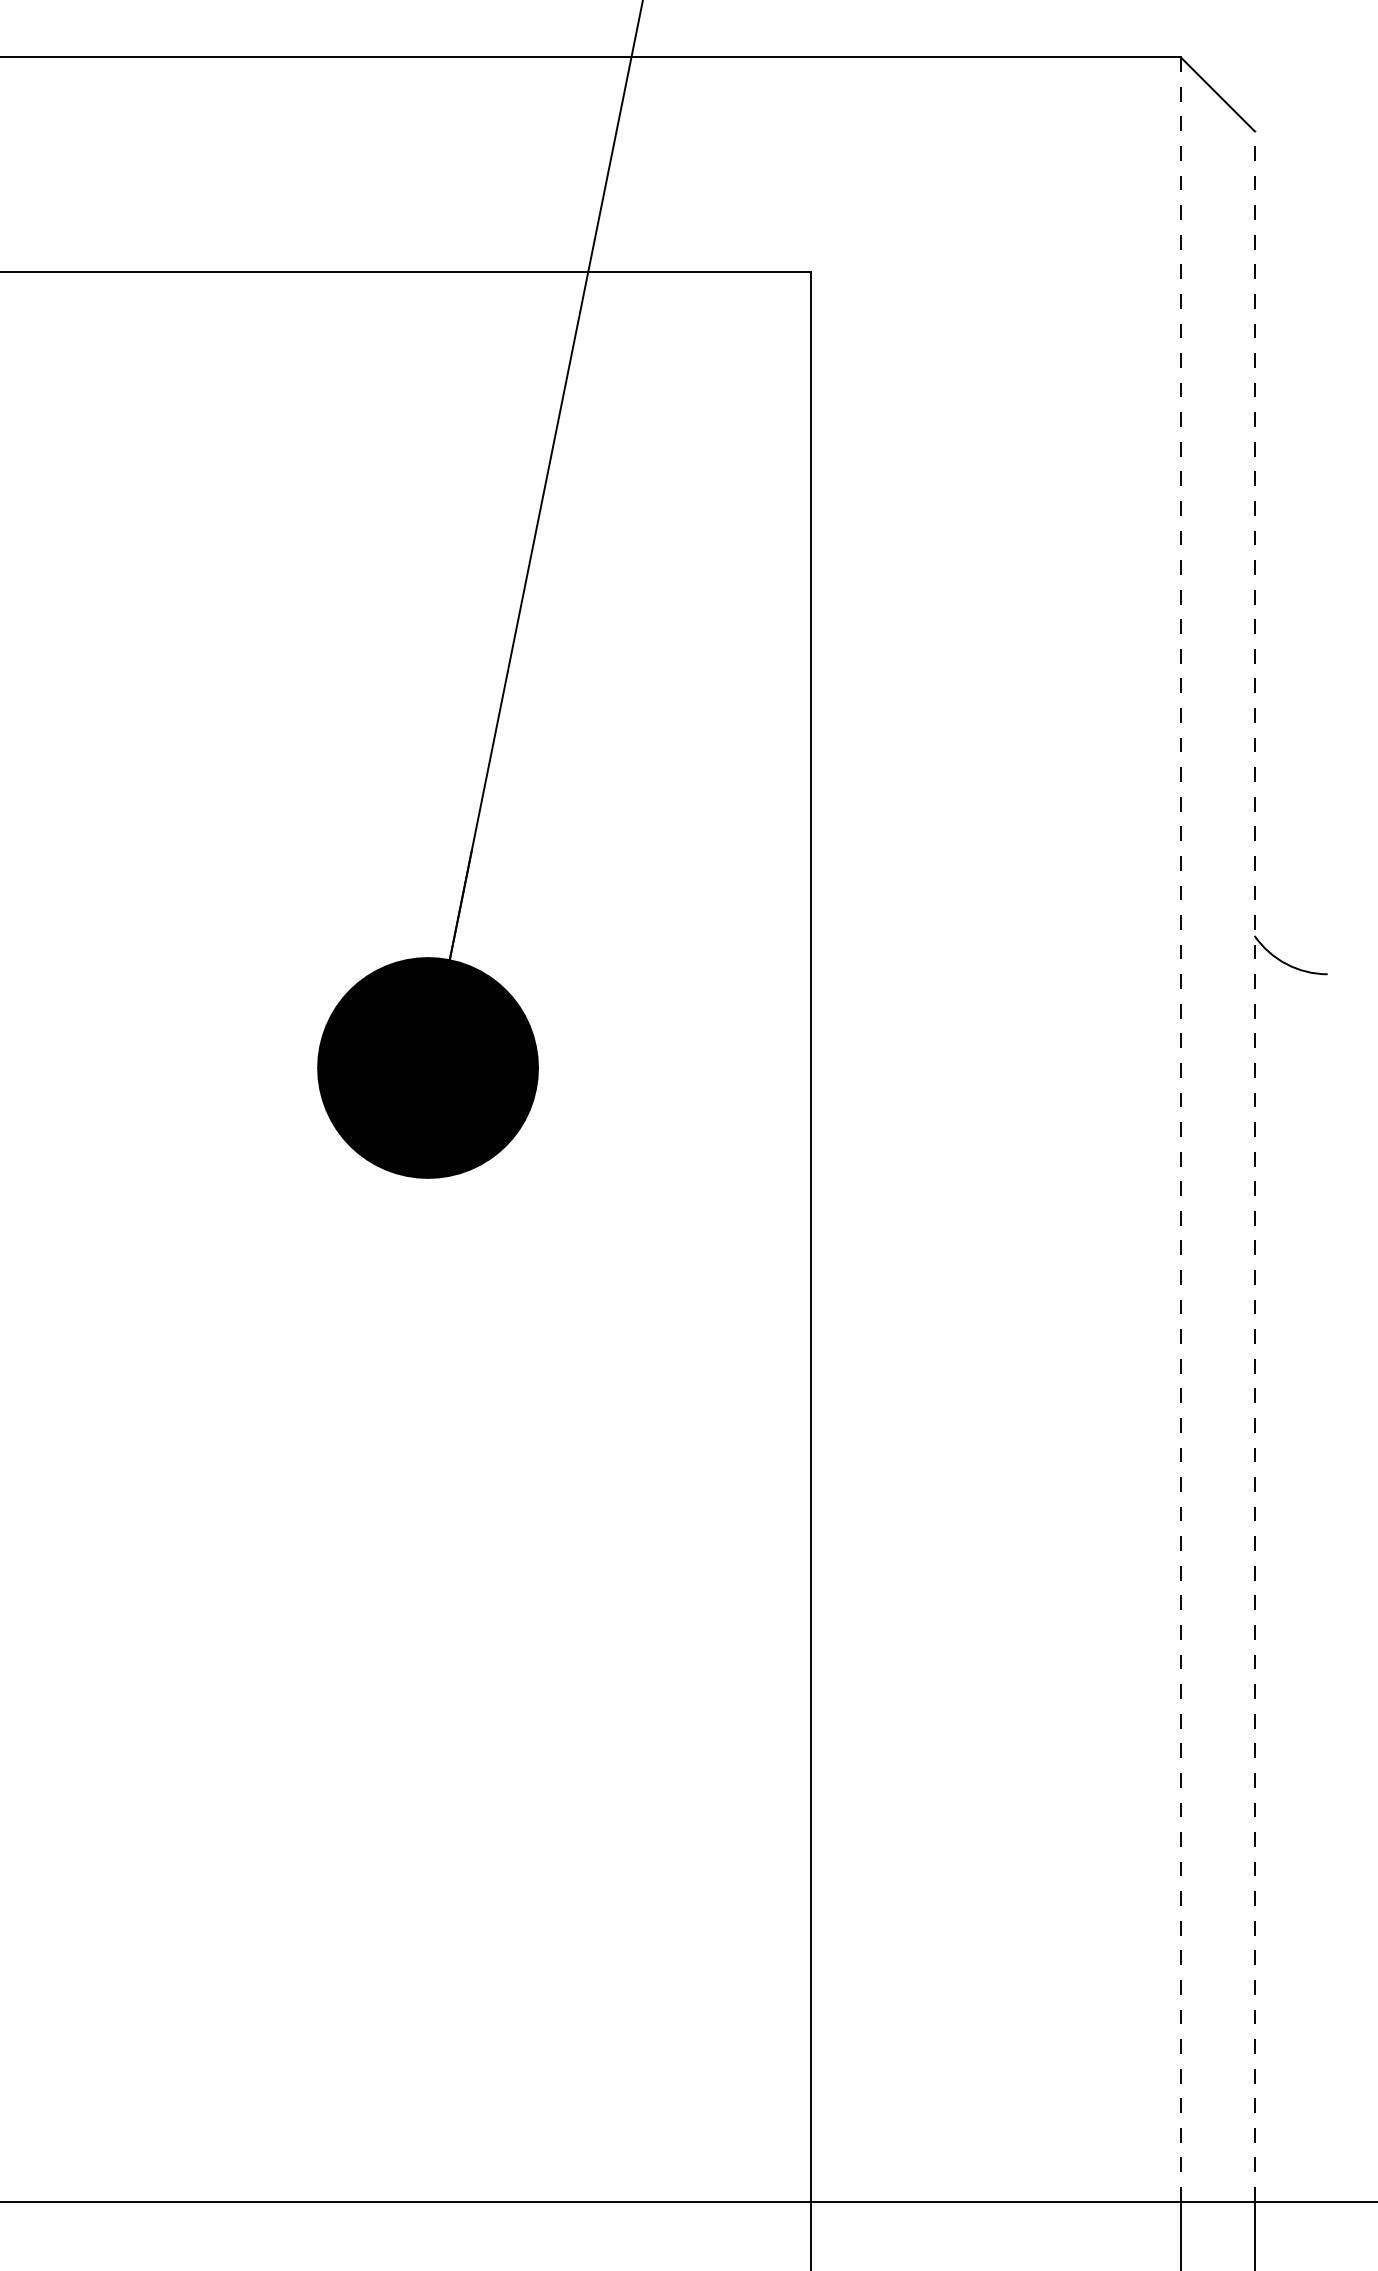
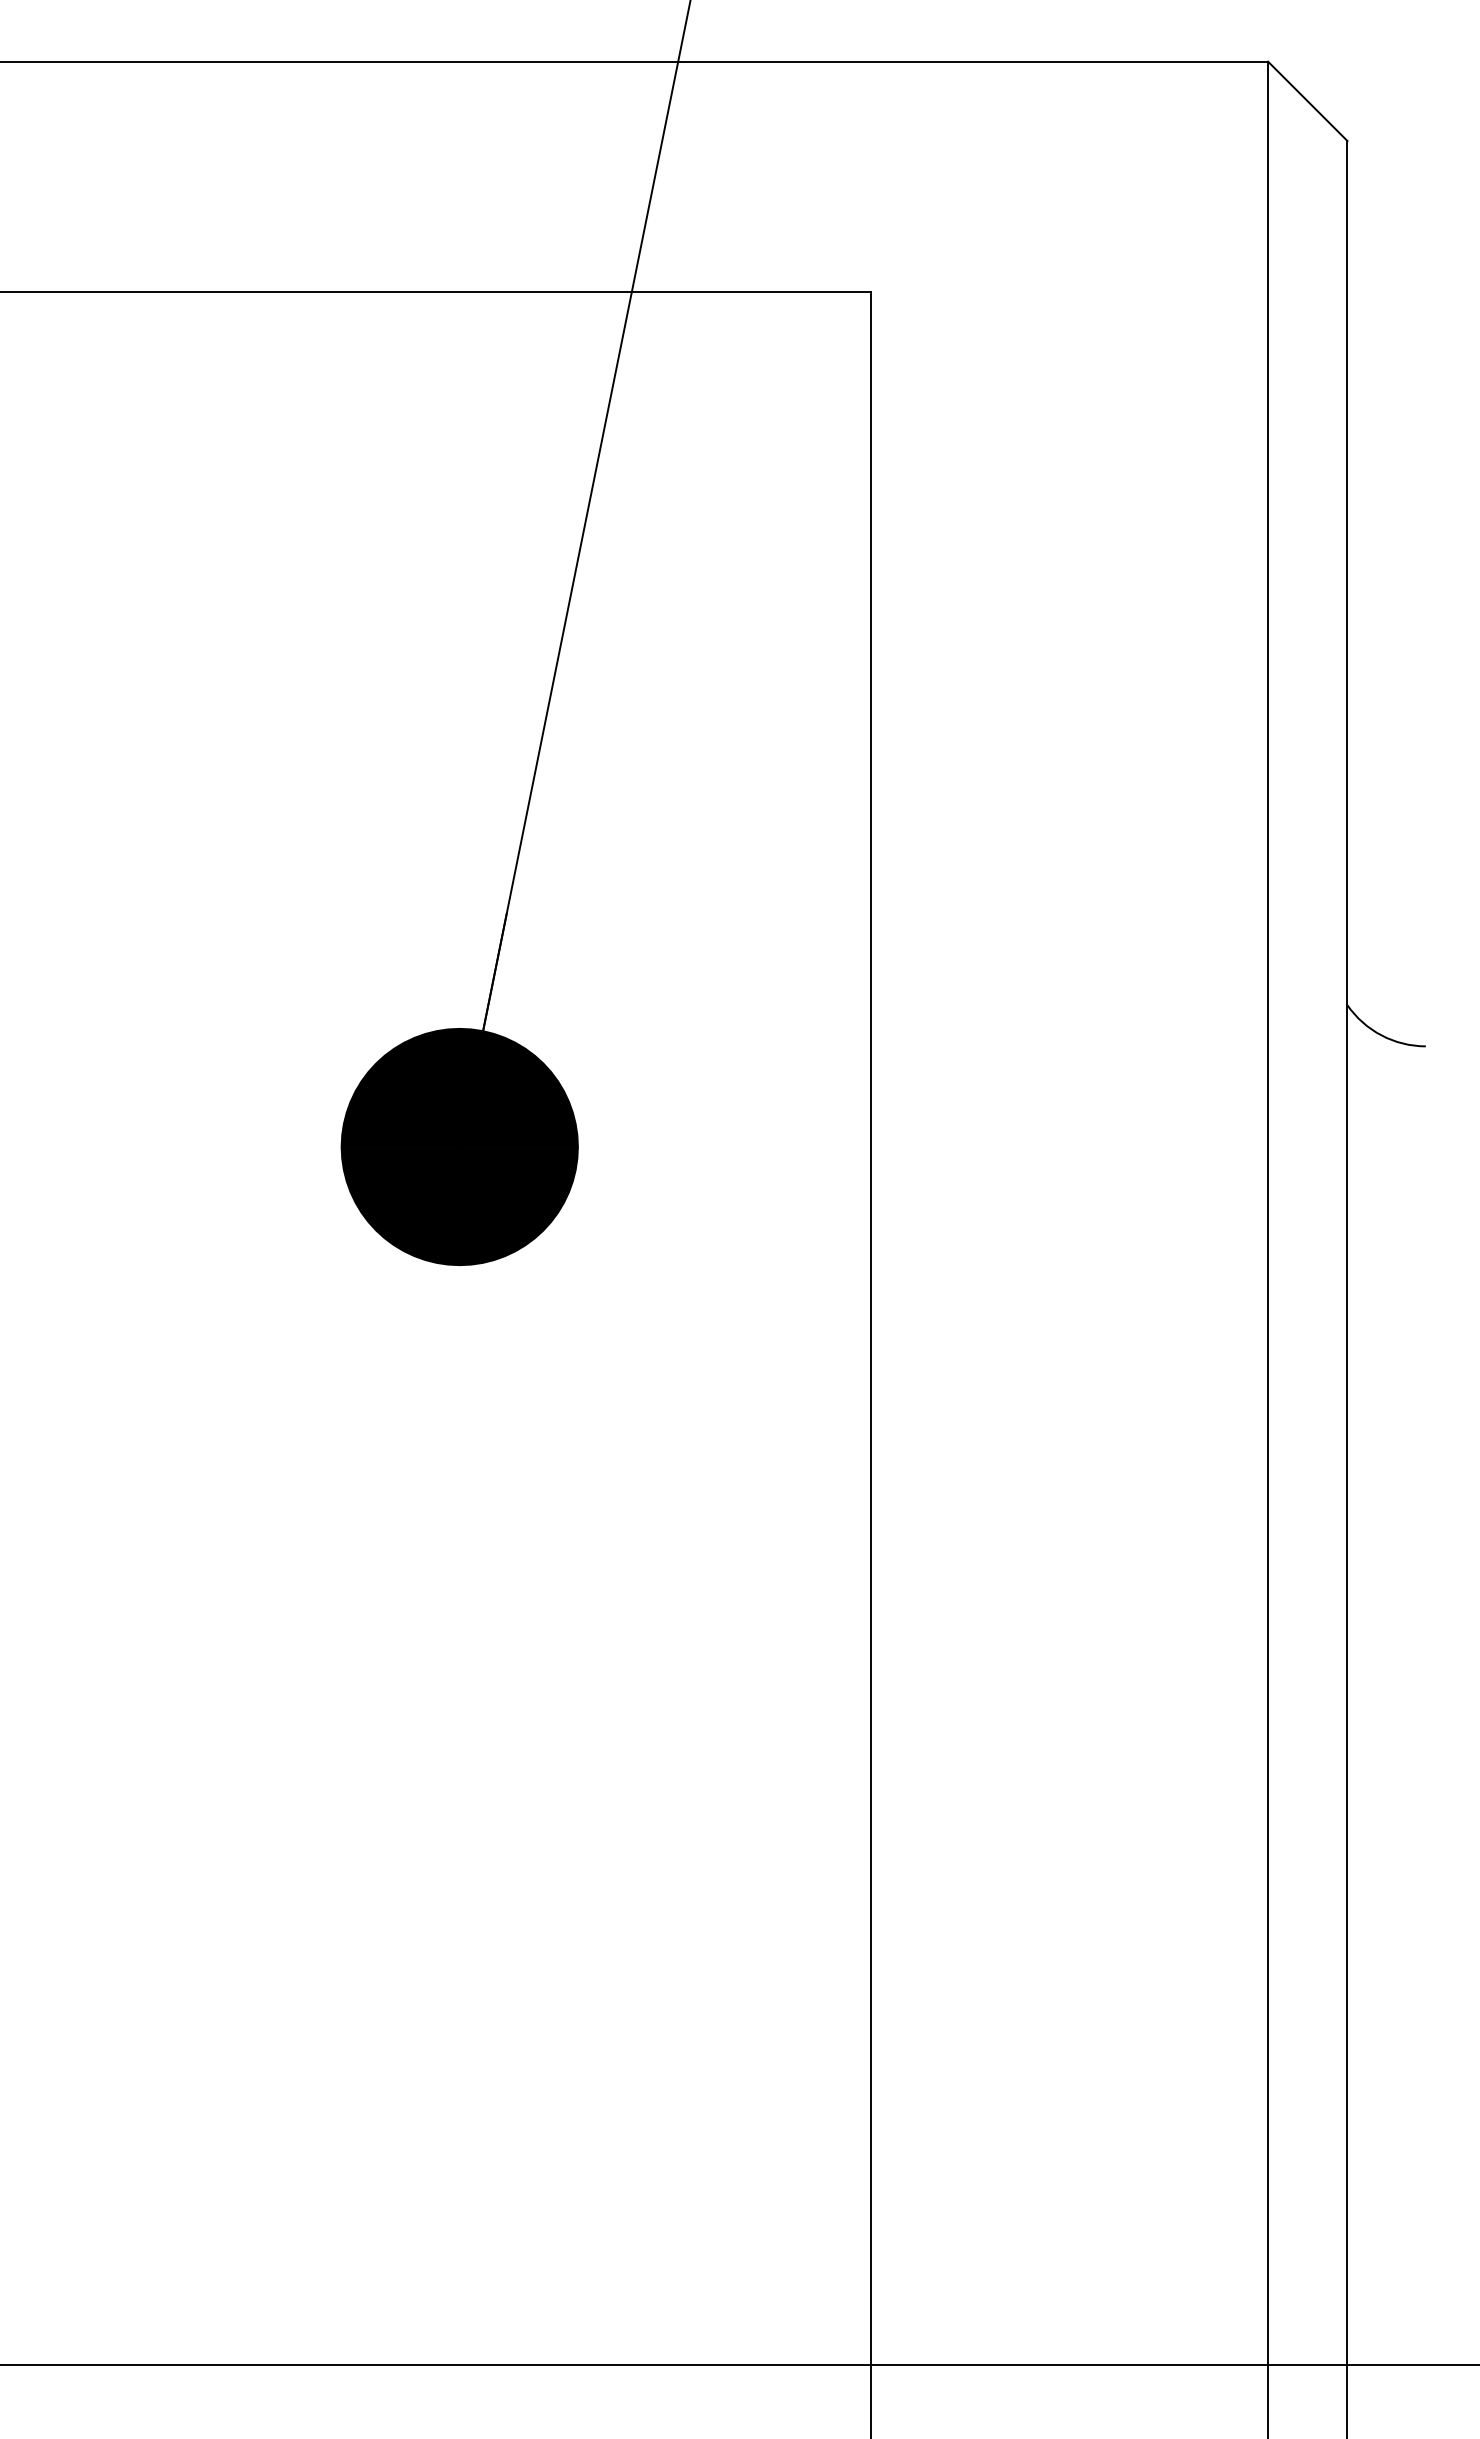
line: (1181, 1128) -> (1268, 1212), dashed -> solid
line: (1254, 1166) -> (1347, 1252), dashed -> solid

